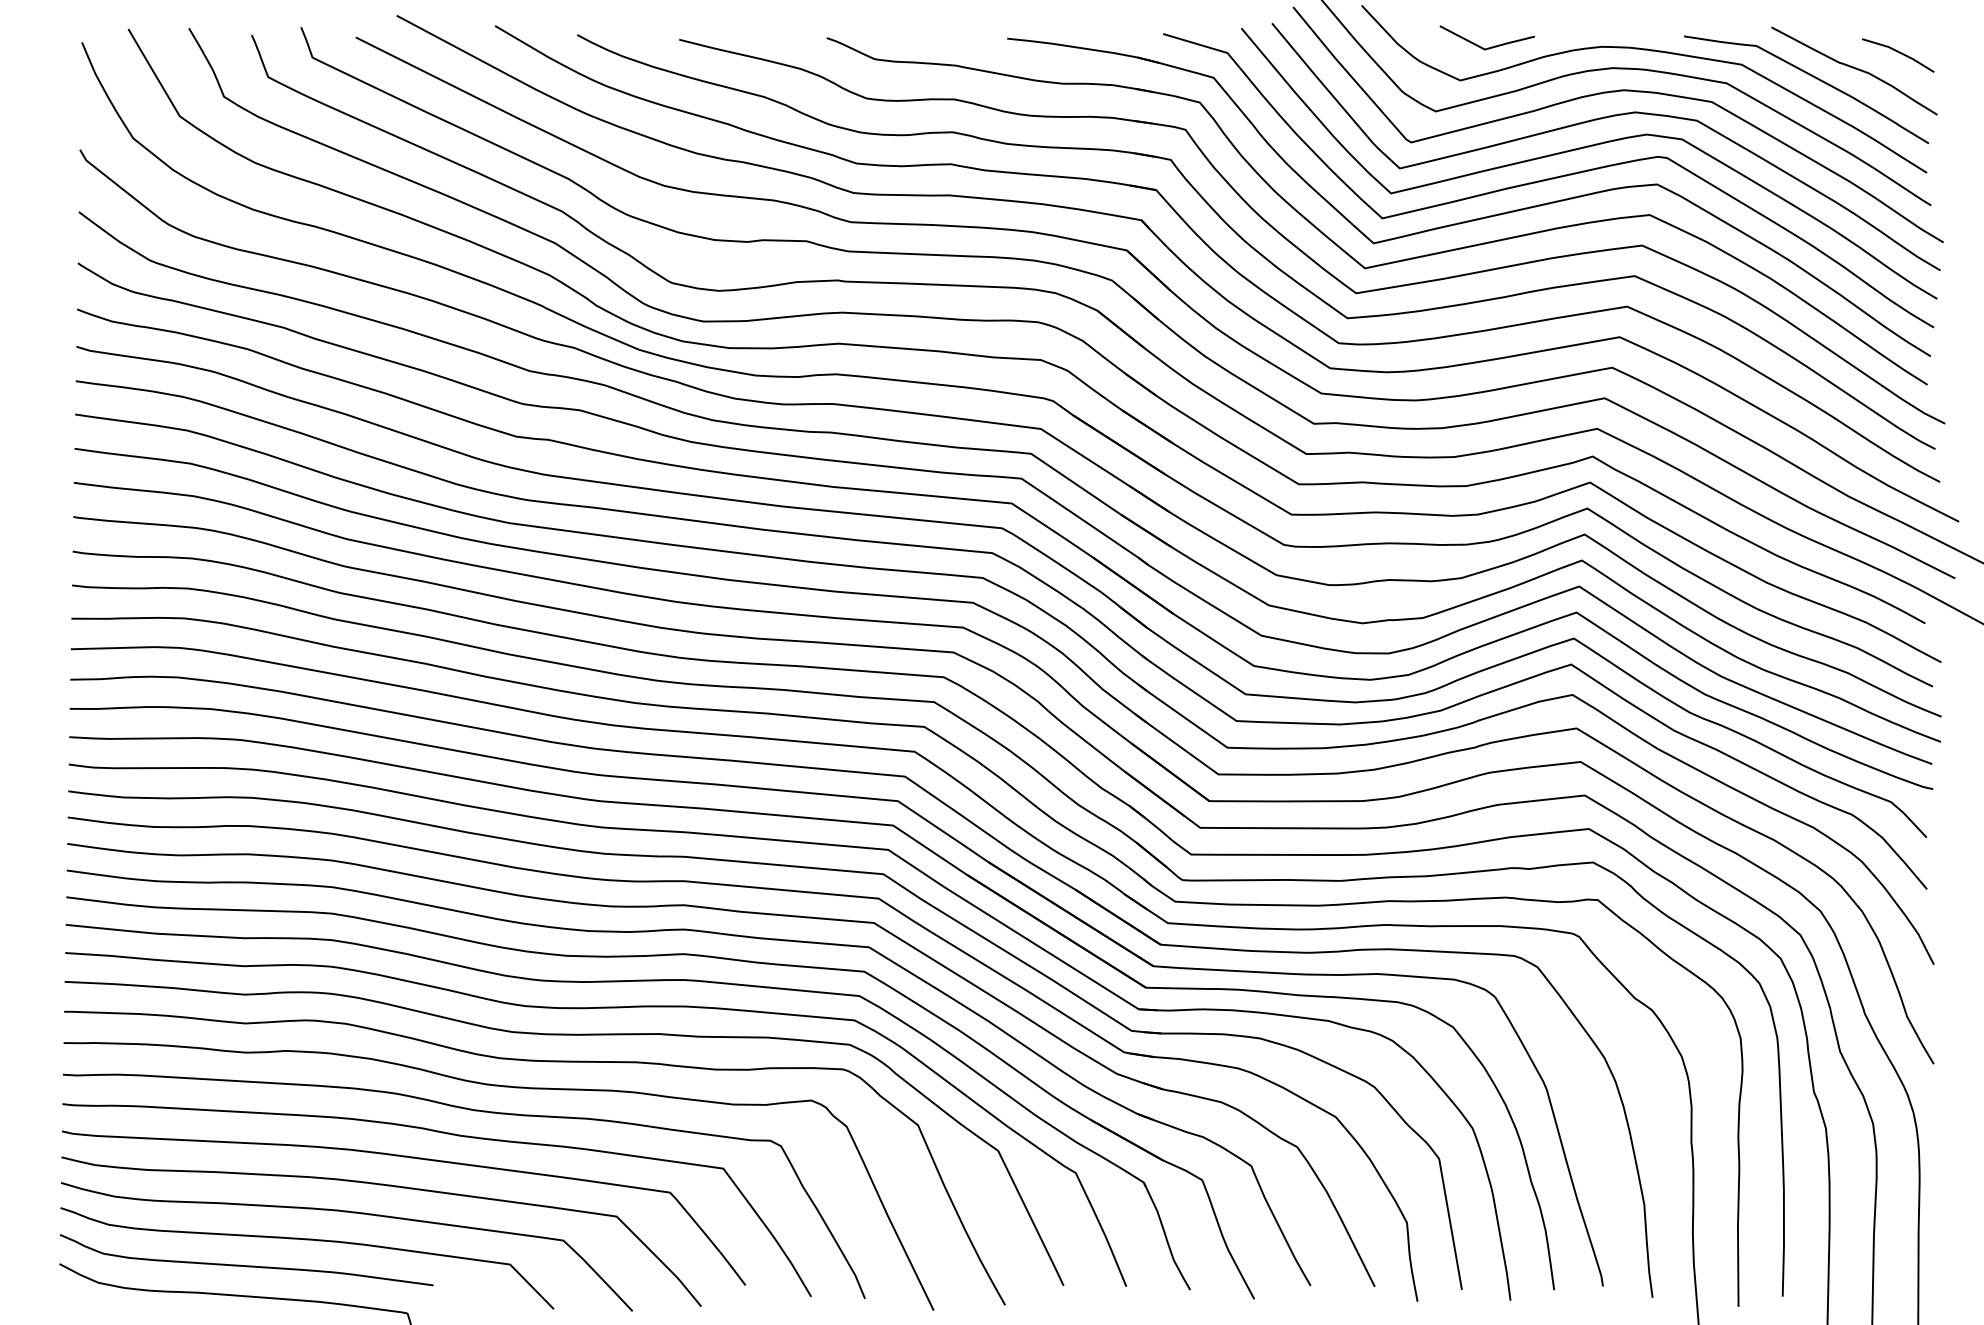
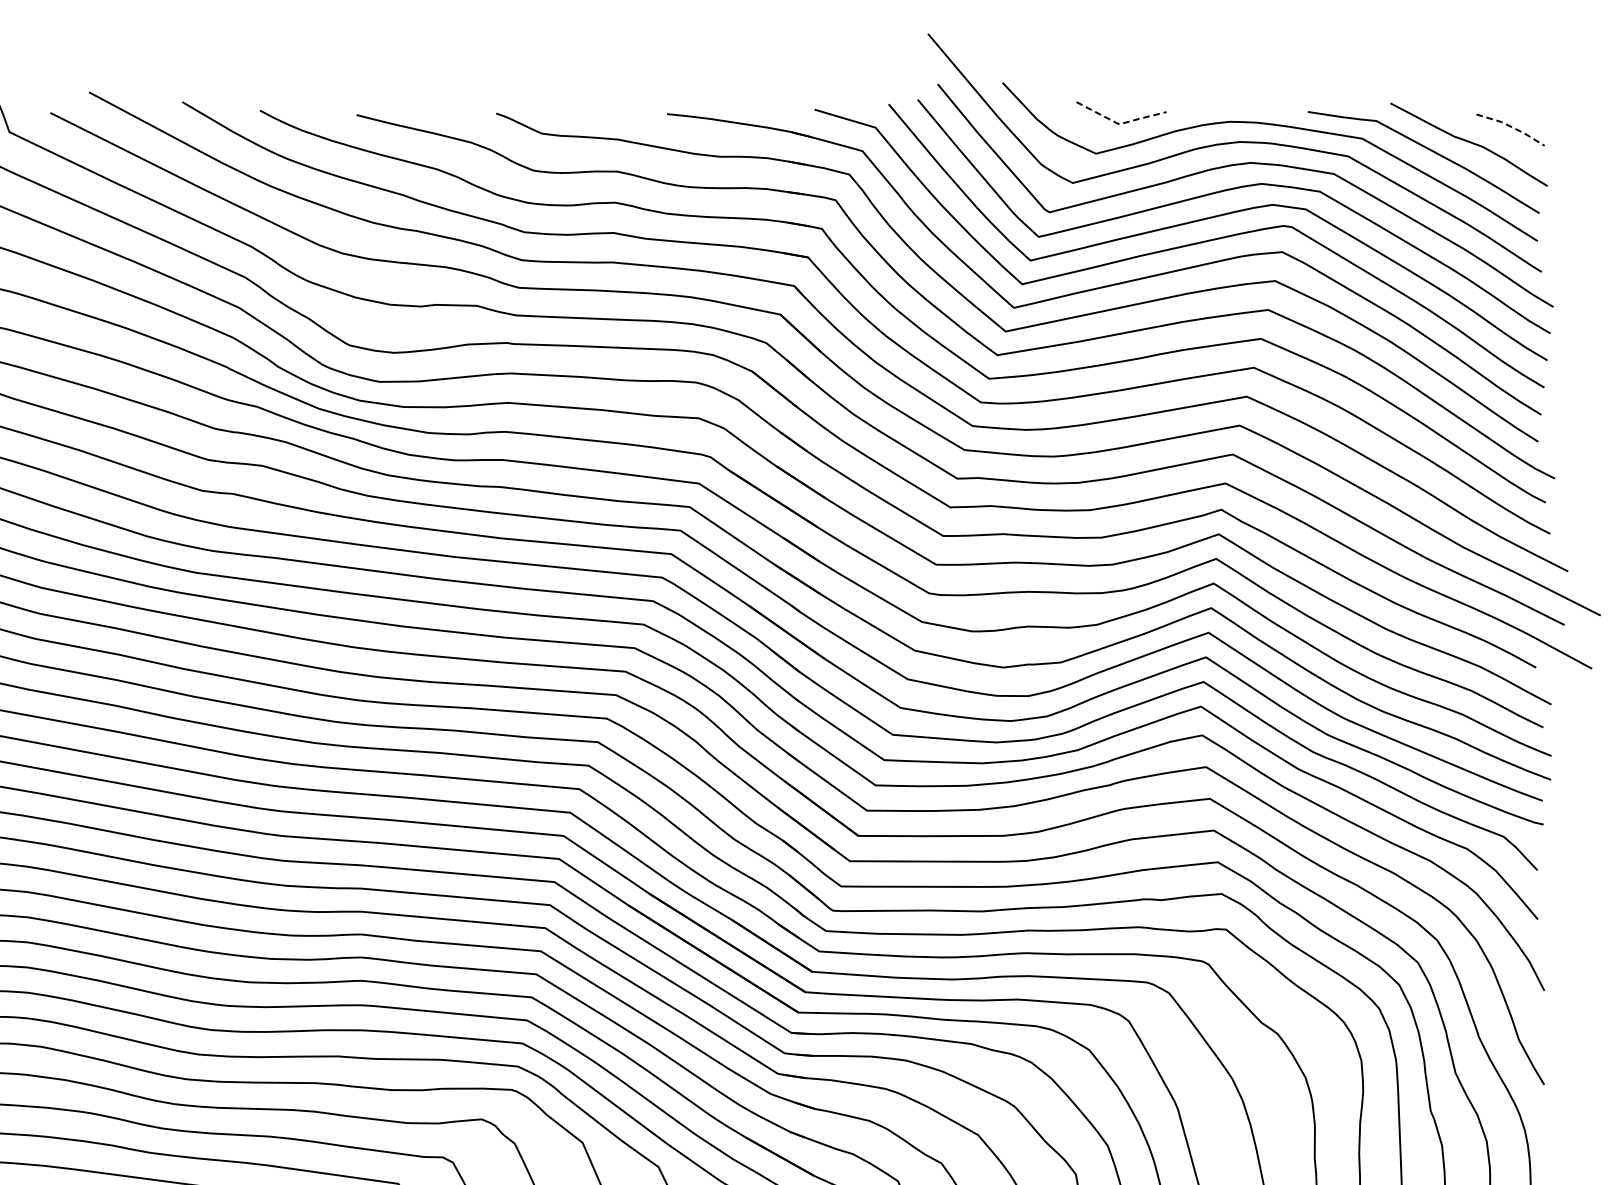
line: (1485, 49) -> (1119, 124), solid -> dashed
line: (1899, 52) -> (1511, 127), solid -> dashed

